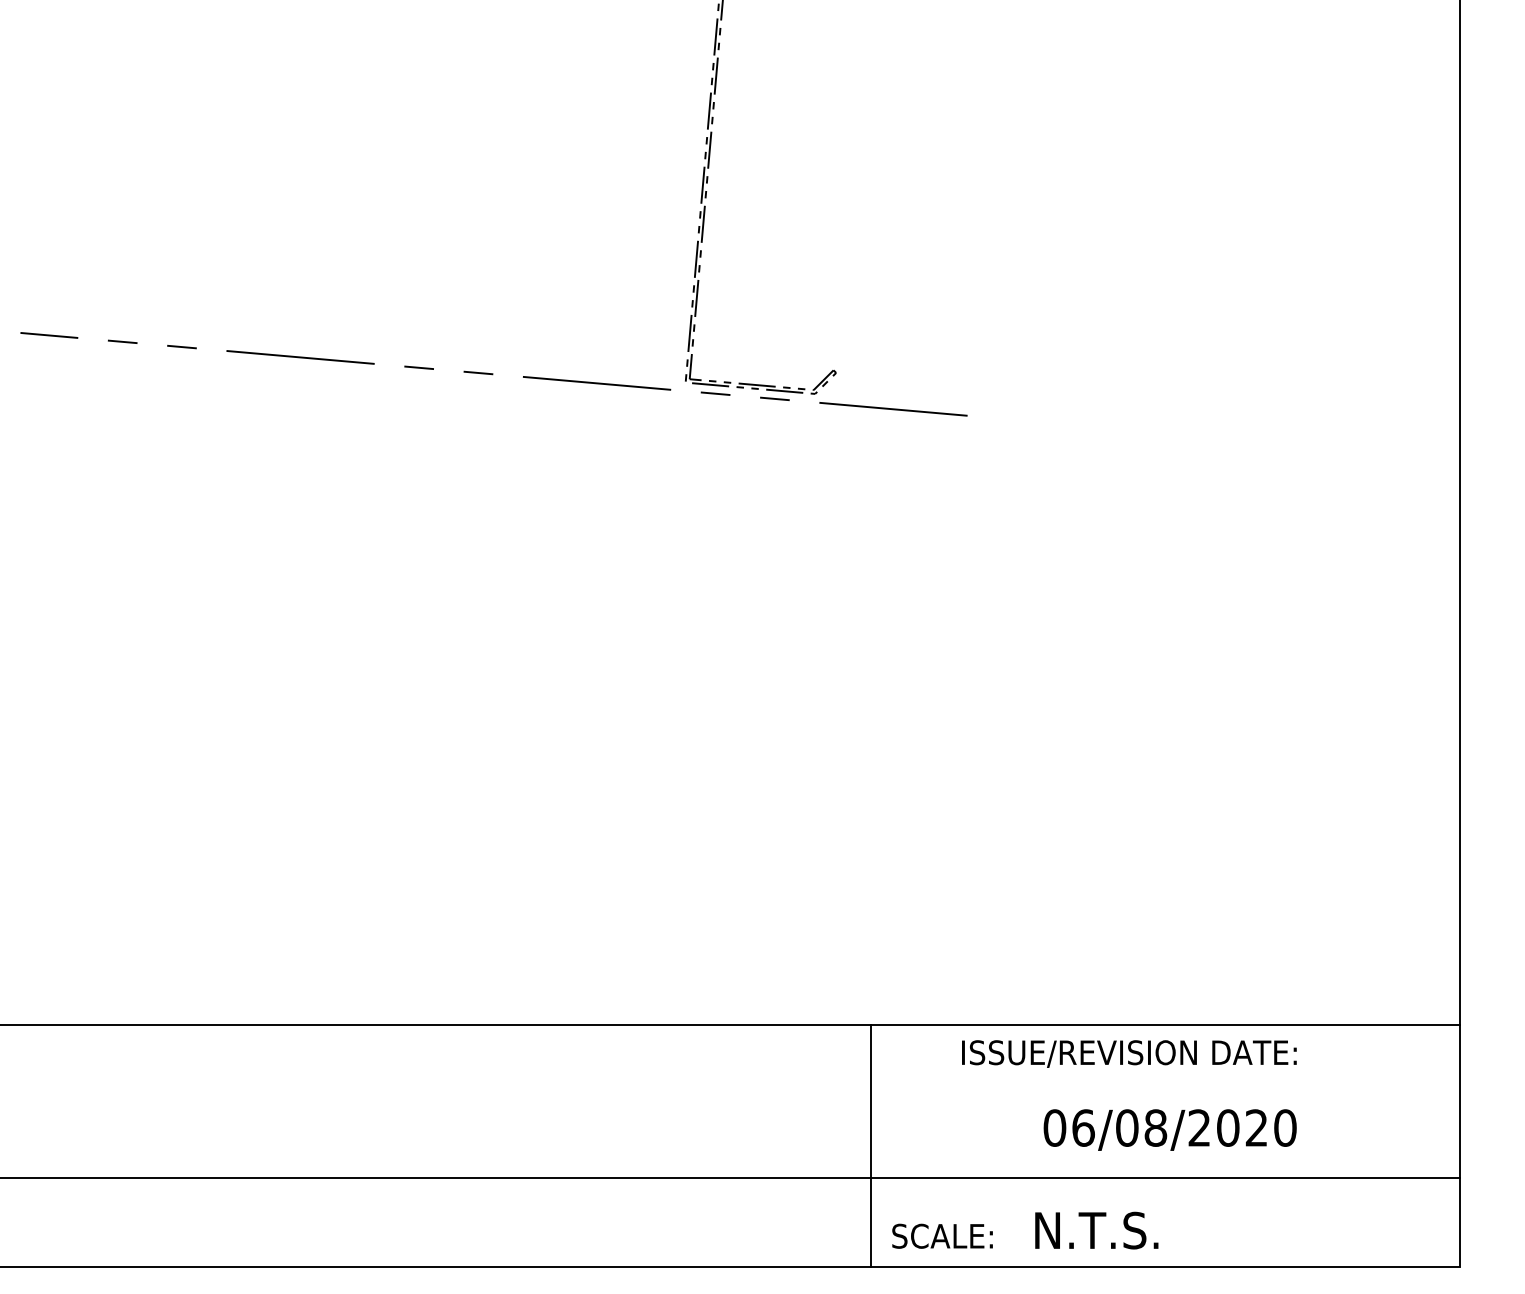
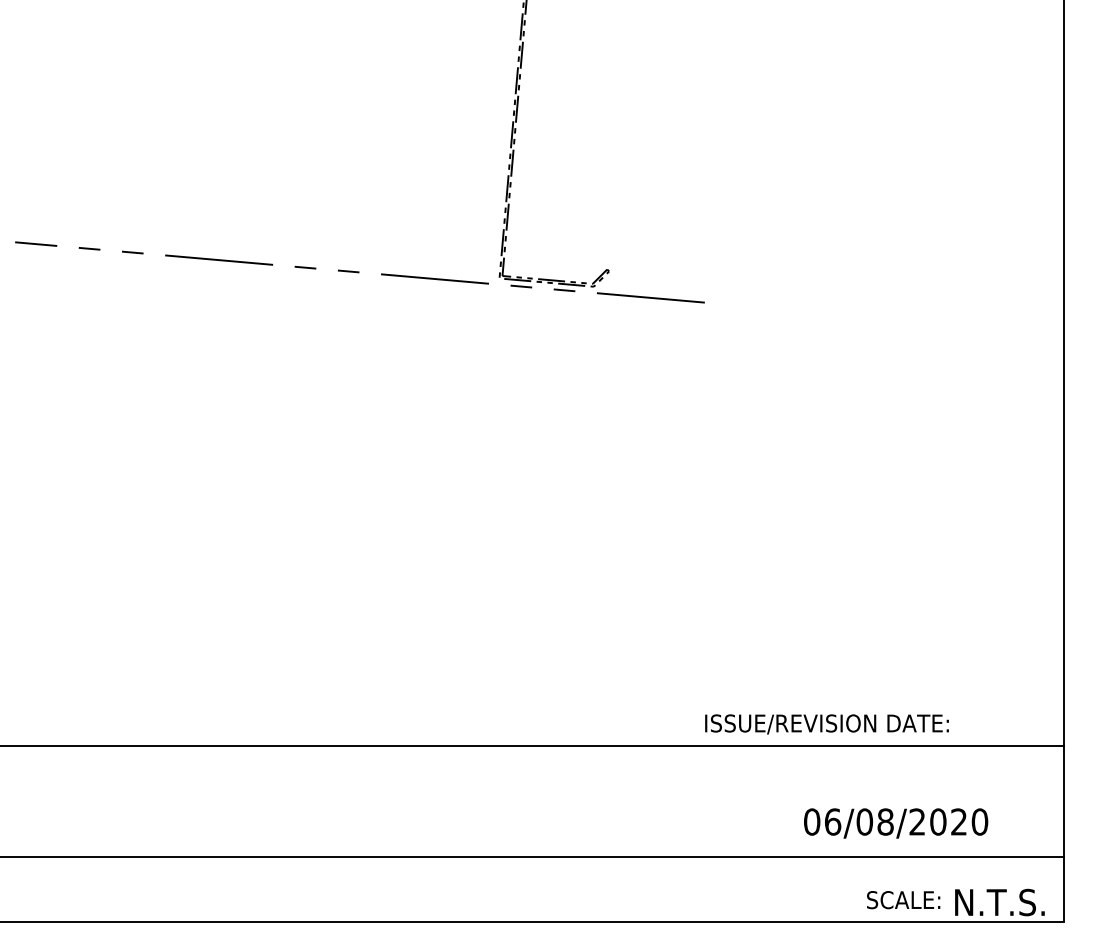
text: (1129, 1053) -> (827, 724), moved
text: (1169, 1129) -> (895, 823), moved
line: (870, 1145) -> (634, 834), removed
text: (1096, 1230) -> (999, 902), moved
text: (942, 1235) -> (903, 899), moved

